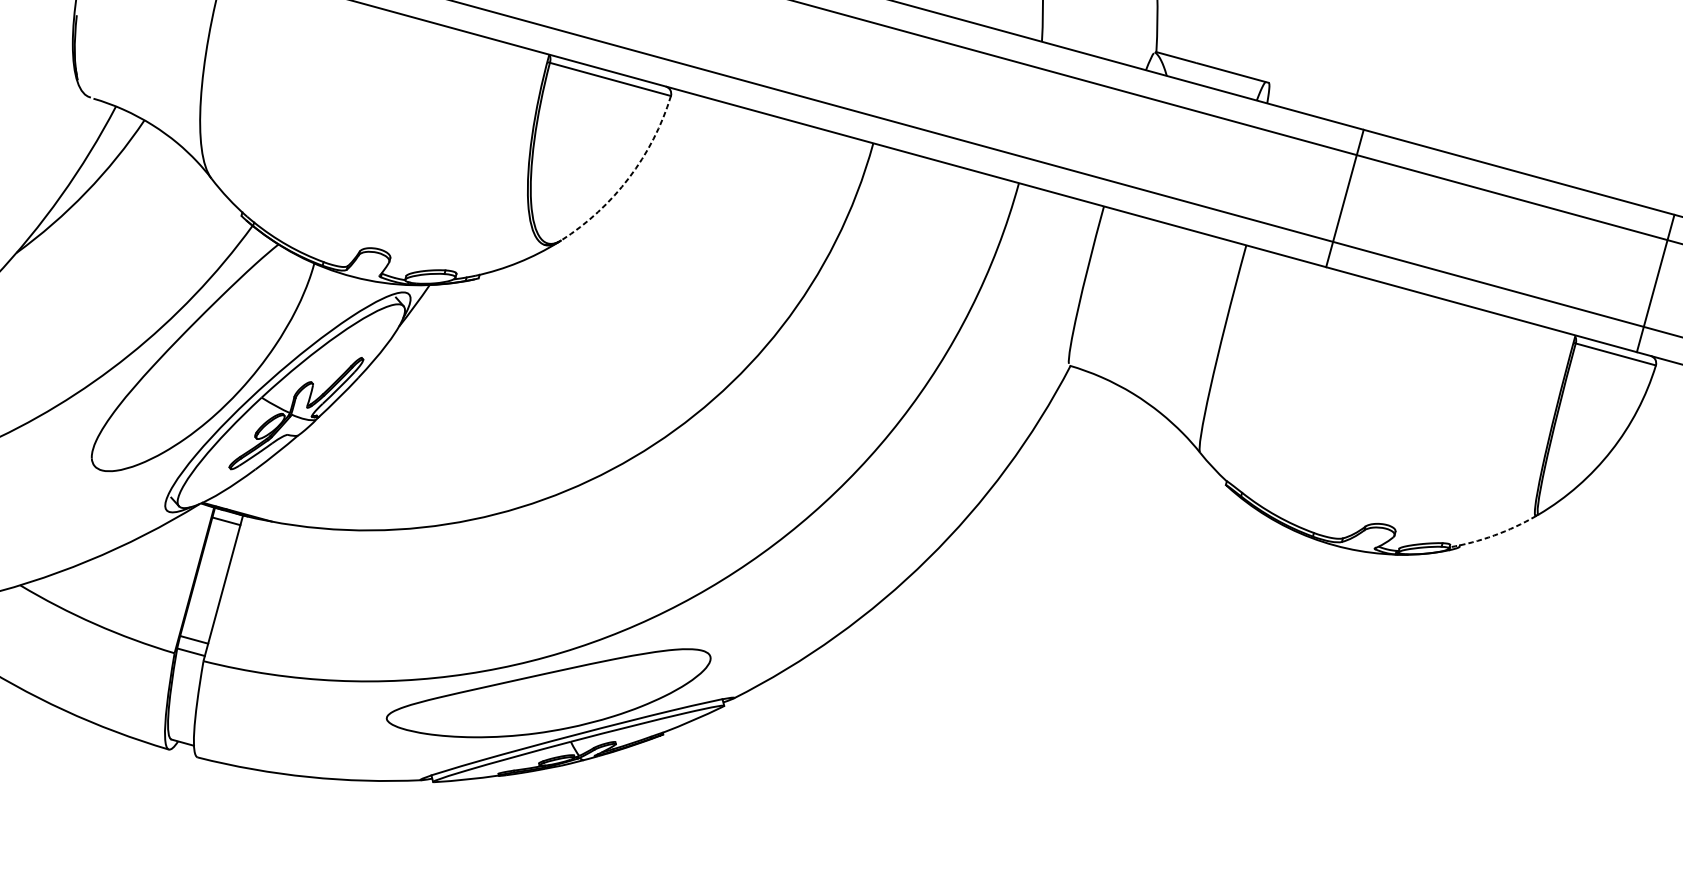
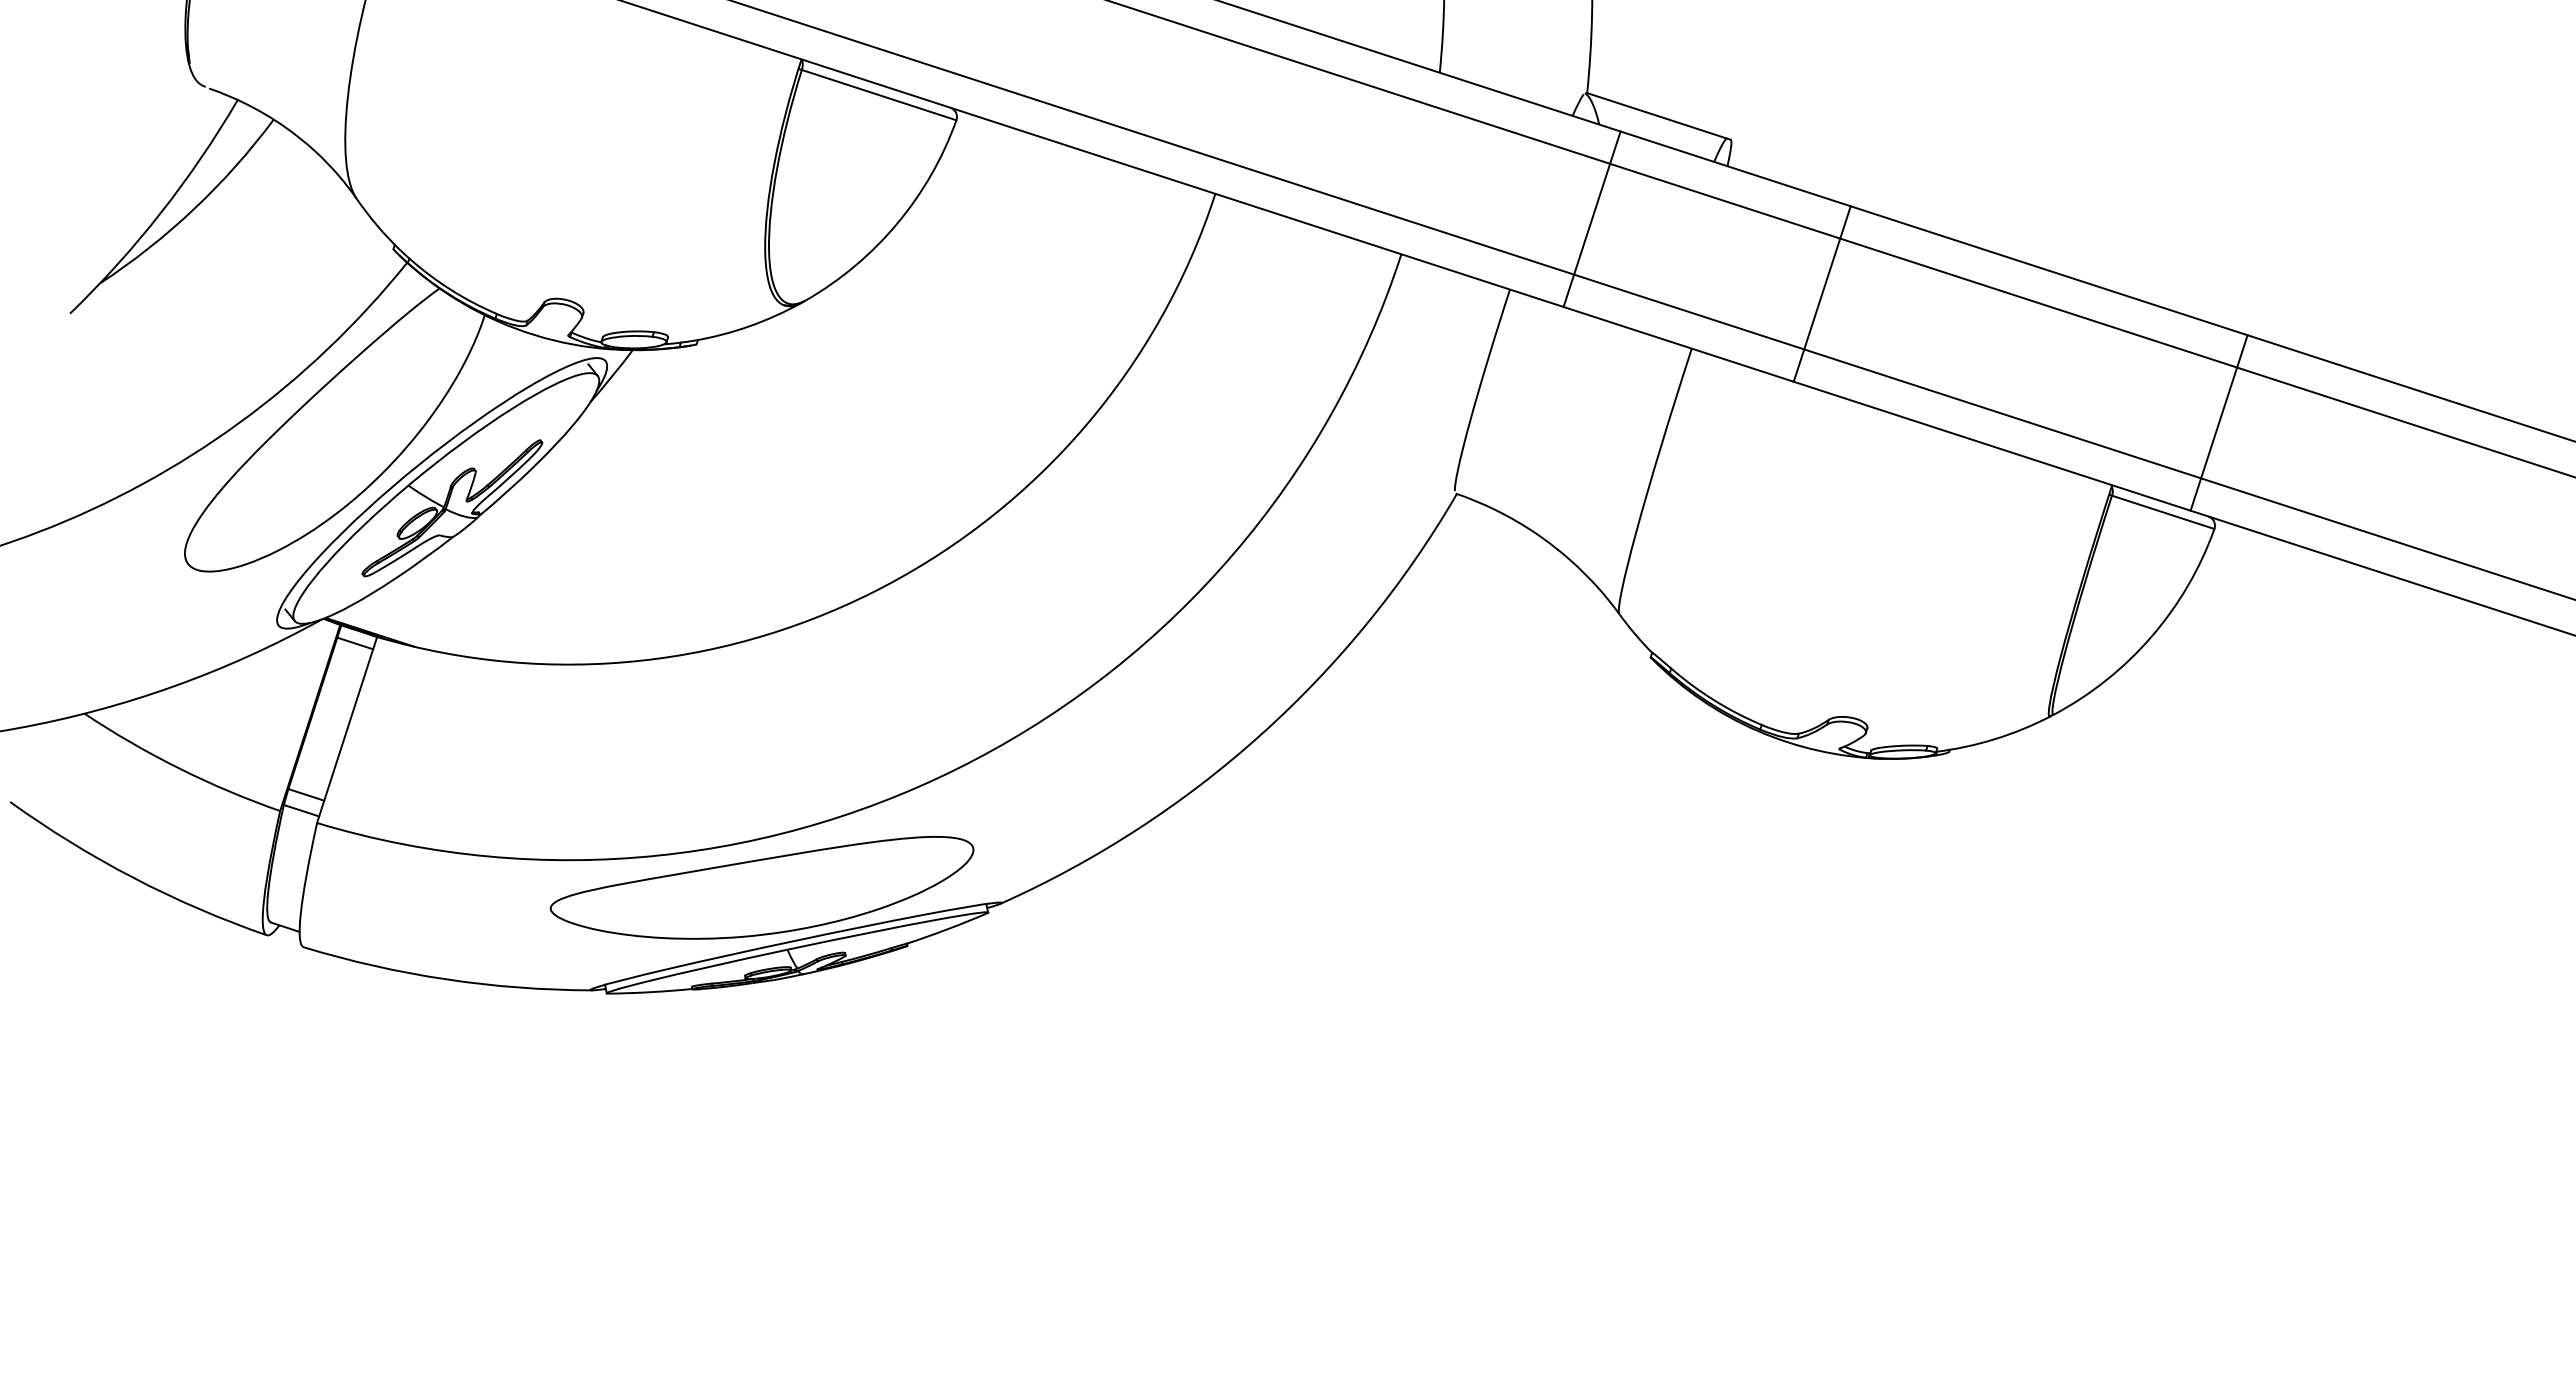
line: (1164, 149) -> (1591, 219), added
arc: (629, 177) -> (897, 223), dashed -> solid
arc: (1493, 535) -> (1994, 739), dashed -> solid

